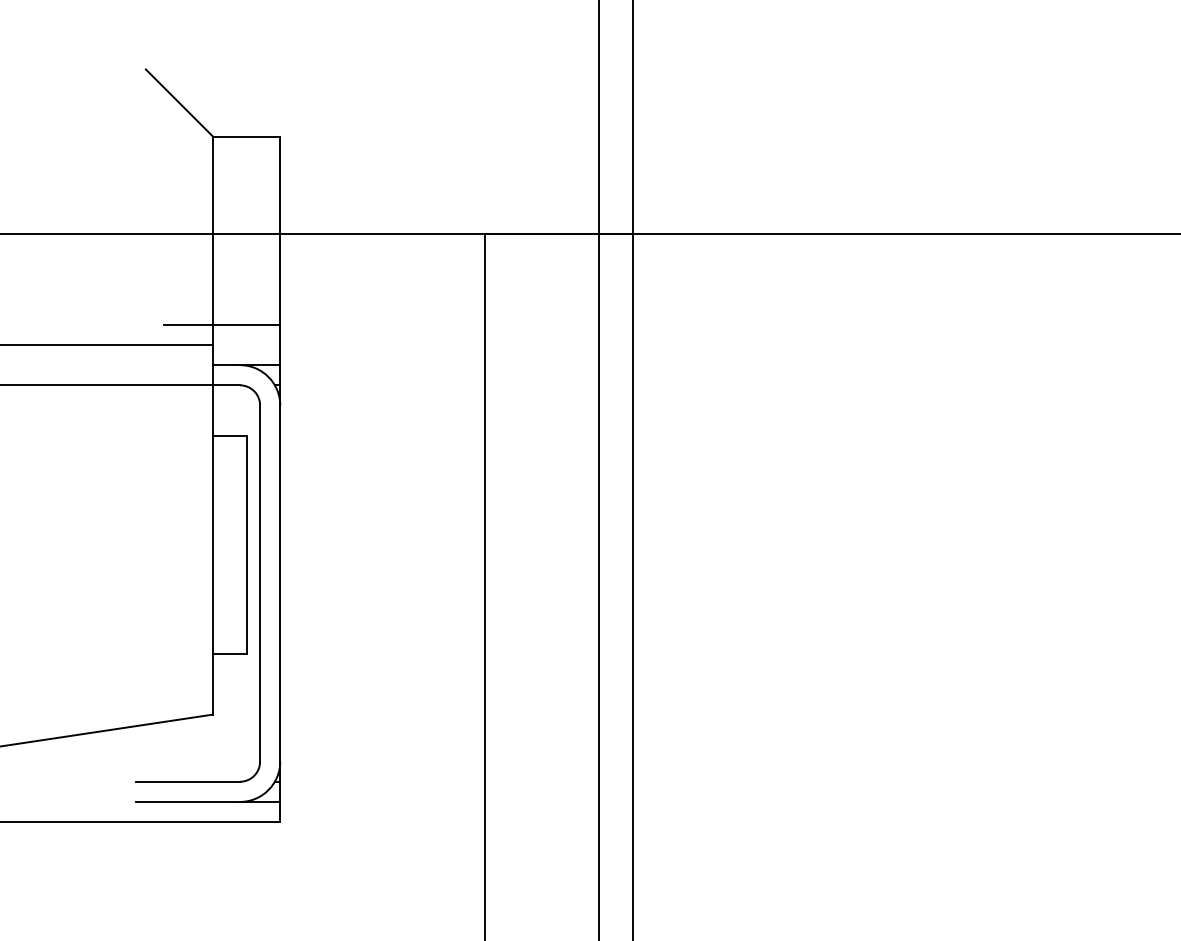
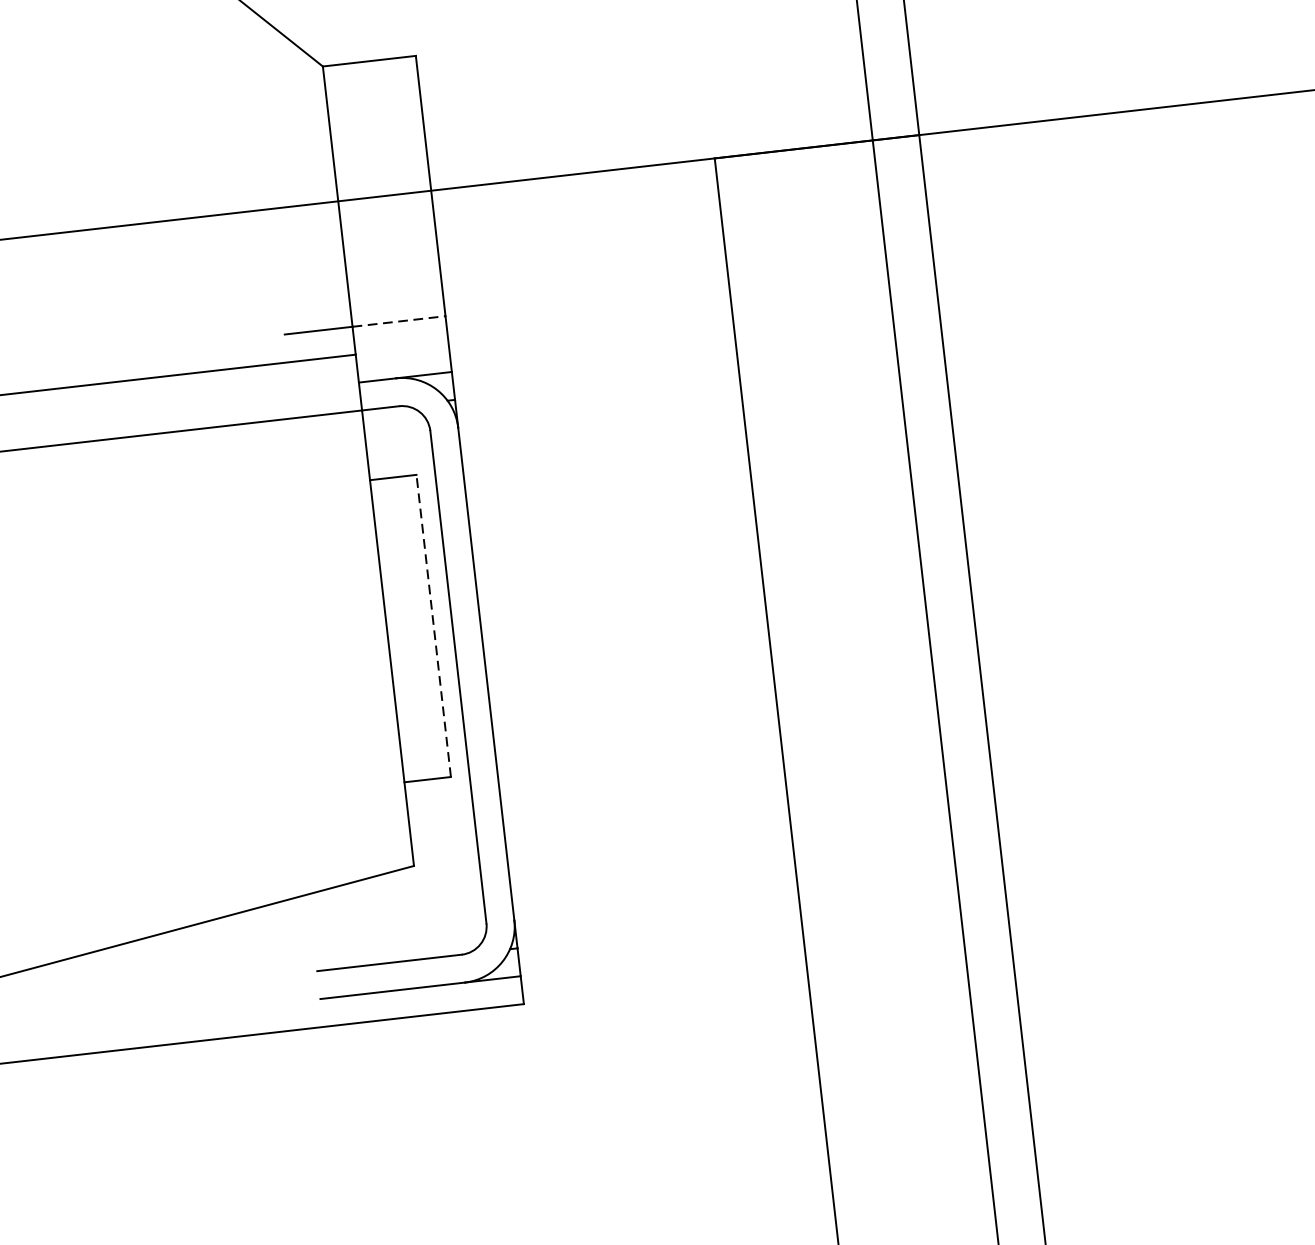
line: (246, 324) -> (398, 321), solid -> dashed
line: (246, 544) -> (433, 625), solid -> dashed

